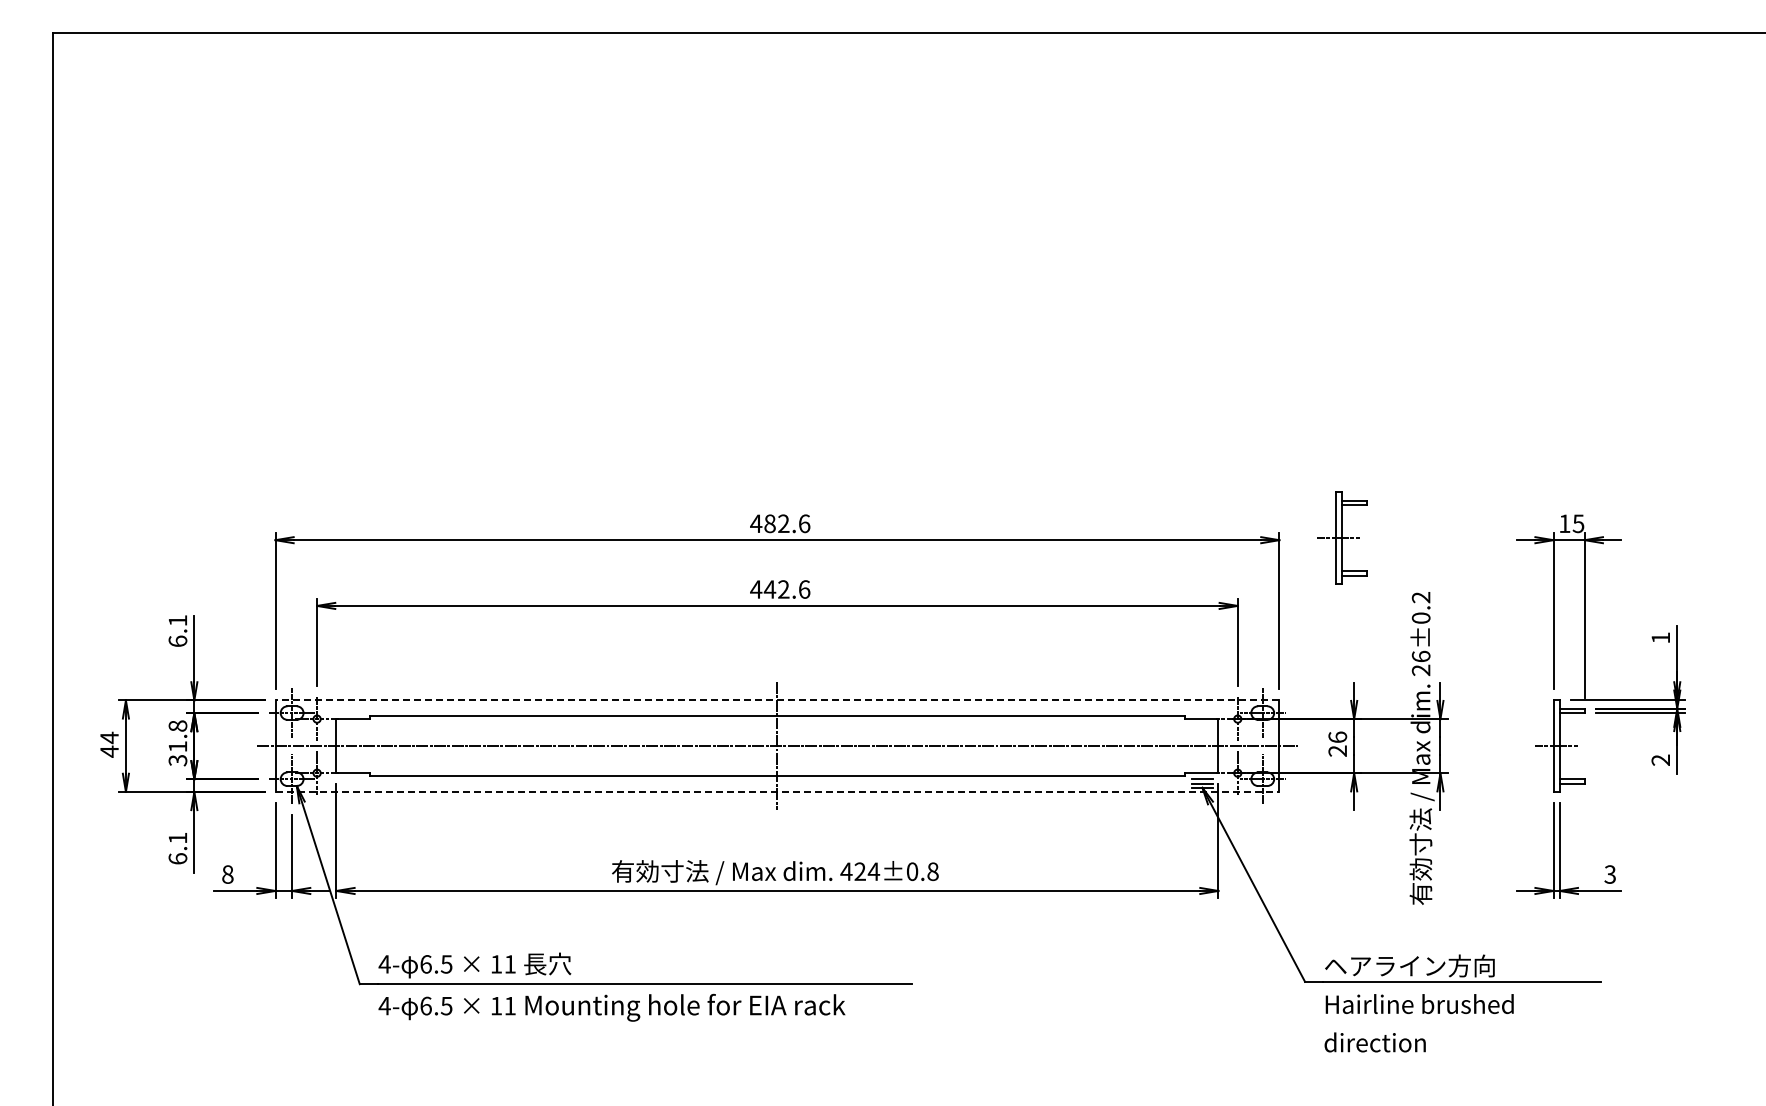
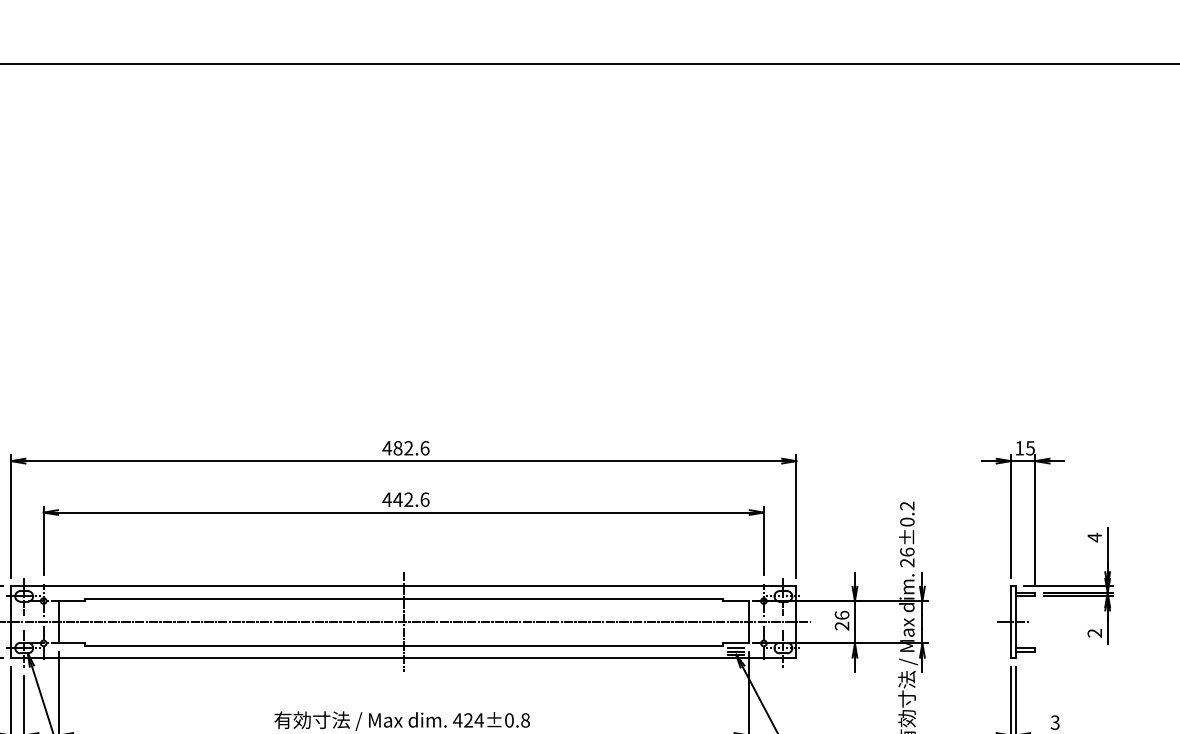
part: (1342, 537) -> (845, 459), removed
text: (1660, 637) -> (1094, 537), 1 -> 4
line: (777, 700) -> (403, 586), dashed -> solid
line: (777, 791) -> (403, 657), dashed -> solid

